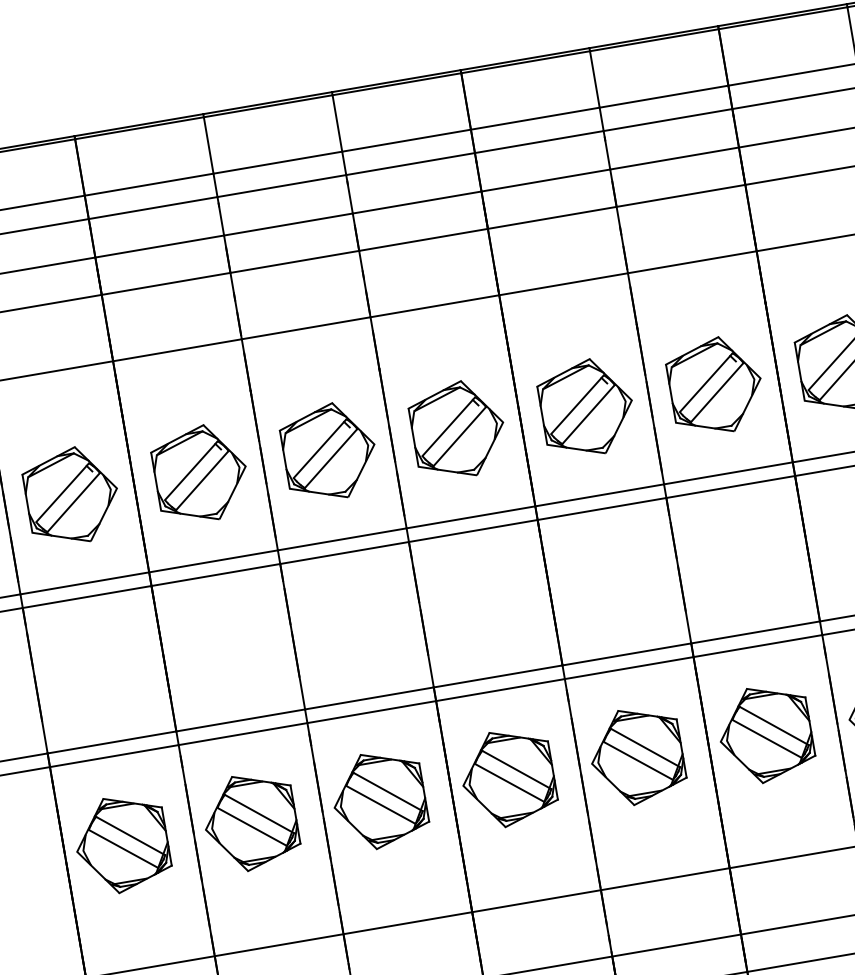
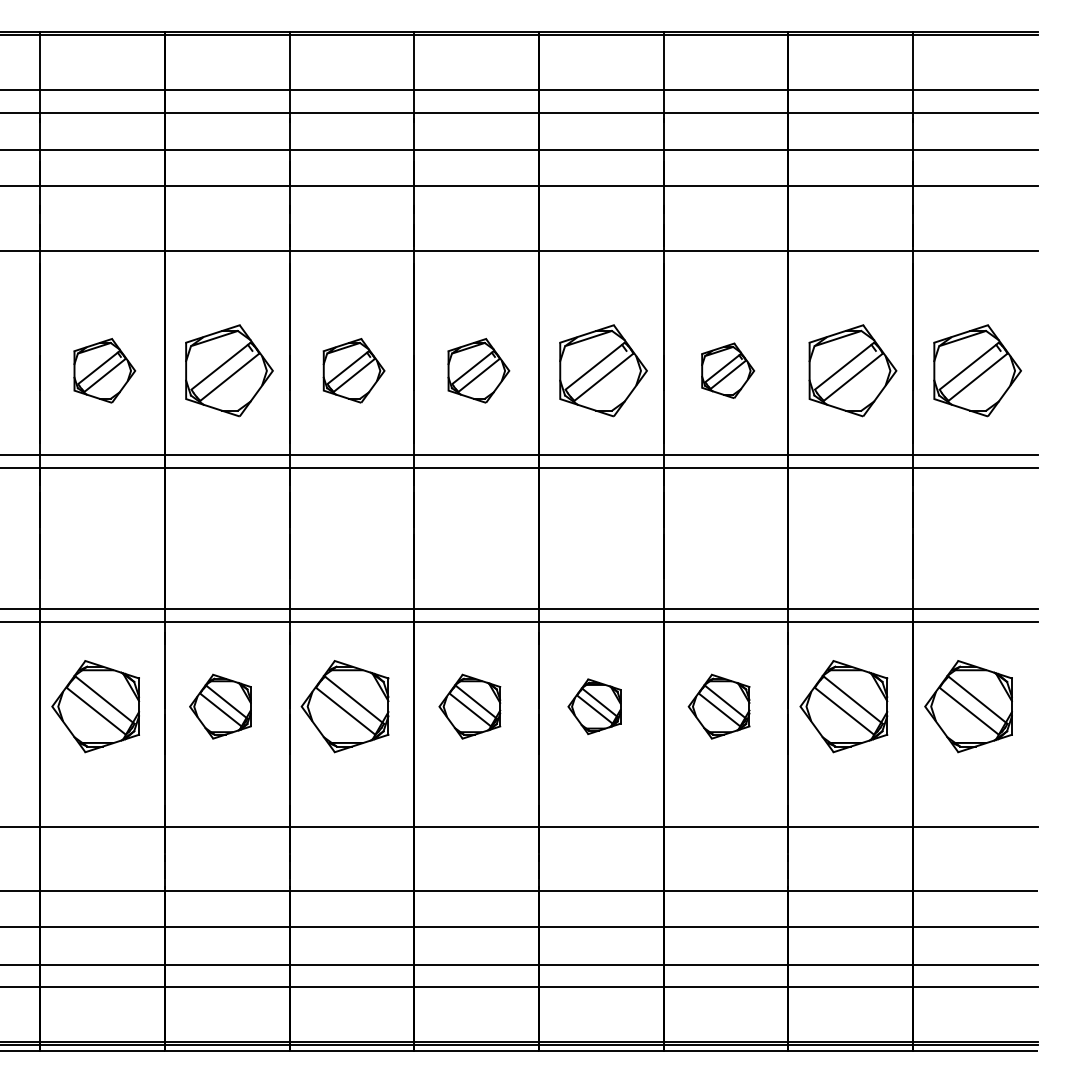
part: (714, 385) -> (727, 370), size x0.6
part: (457, 429) -> (478, 370), size x0.7
part: (328, 451) -> (353, 370), size x0.7
part: (71, 495) -> (104, 370), size x0.7
part: (764, 734) -> (718, 706), size x0.7
part: (636, 756) -> (594, 706), size x0.6
part: (507, 778) -> (469, 706), size x0.7
part: (250, 822) -> (220, 706), size x0.7

